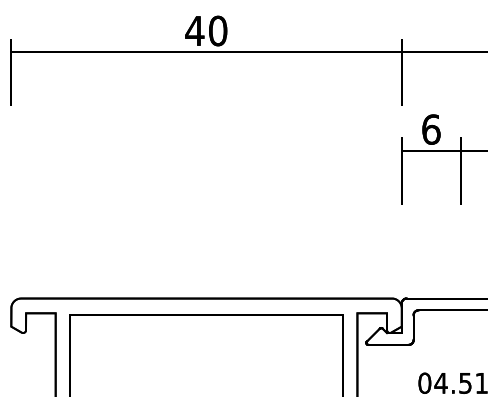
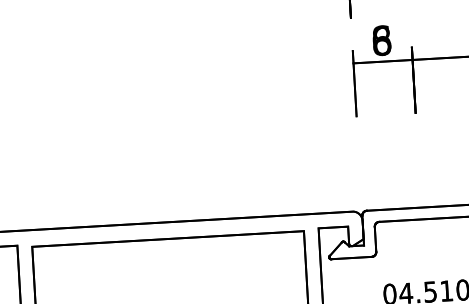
text: (431, 129) -> (381, 40), 6 -> 8

